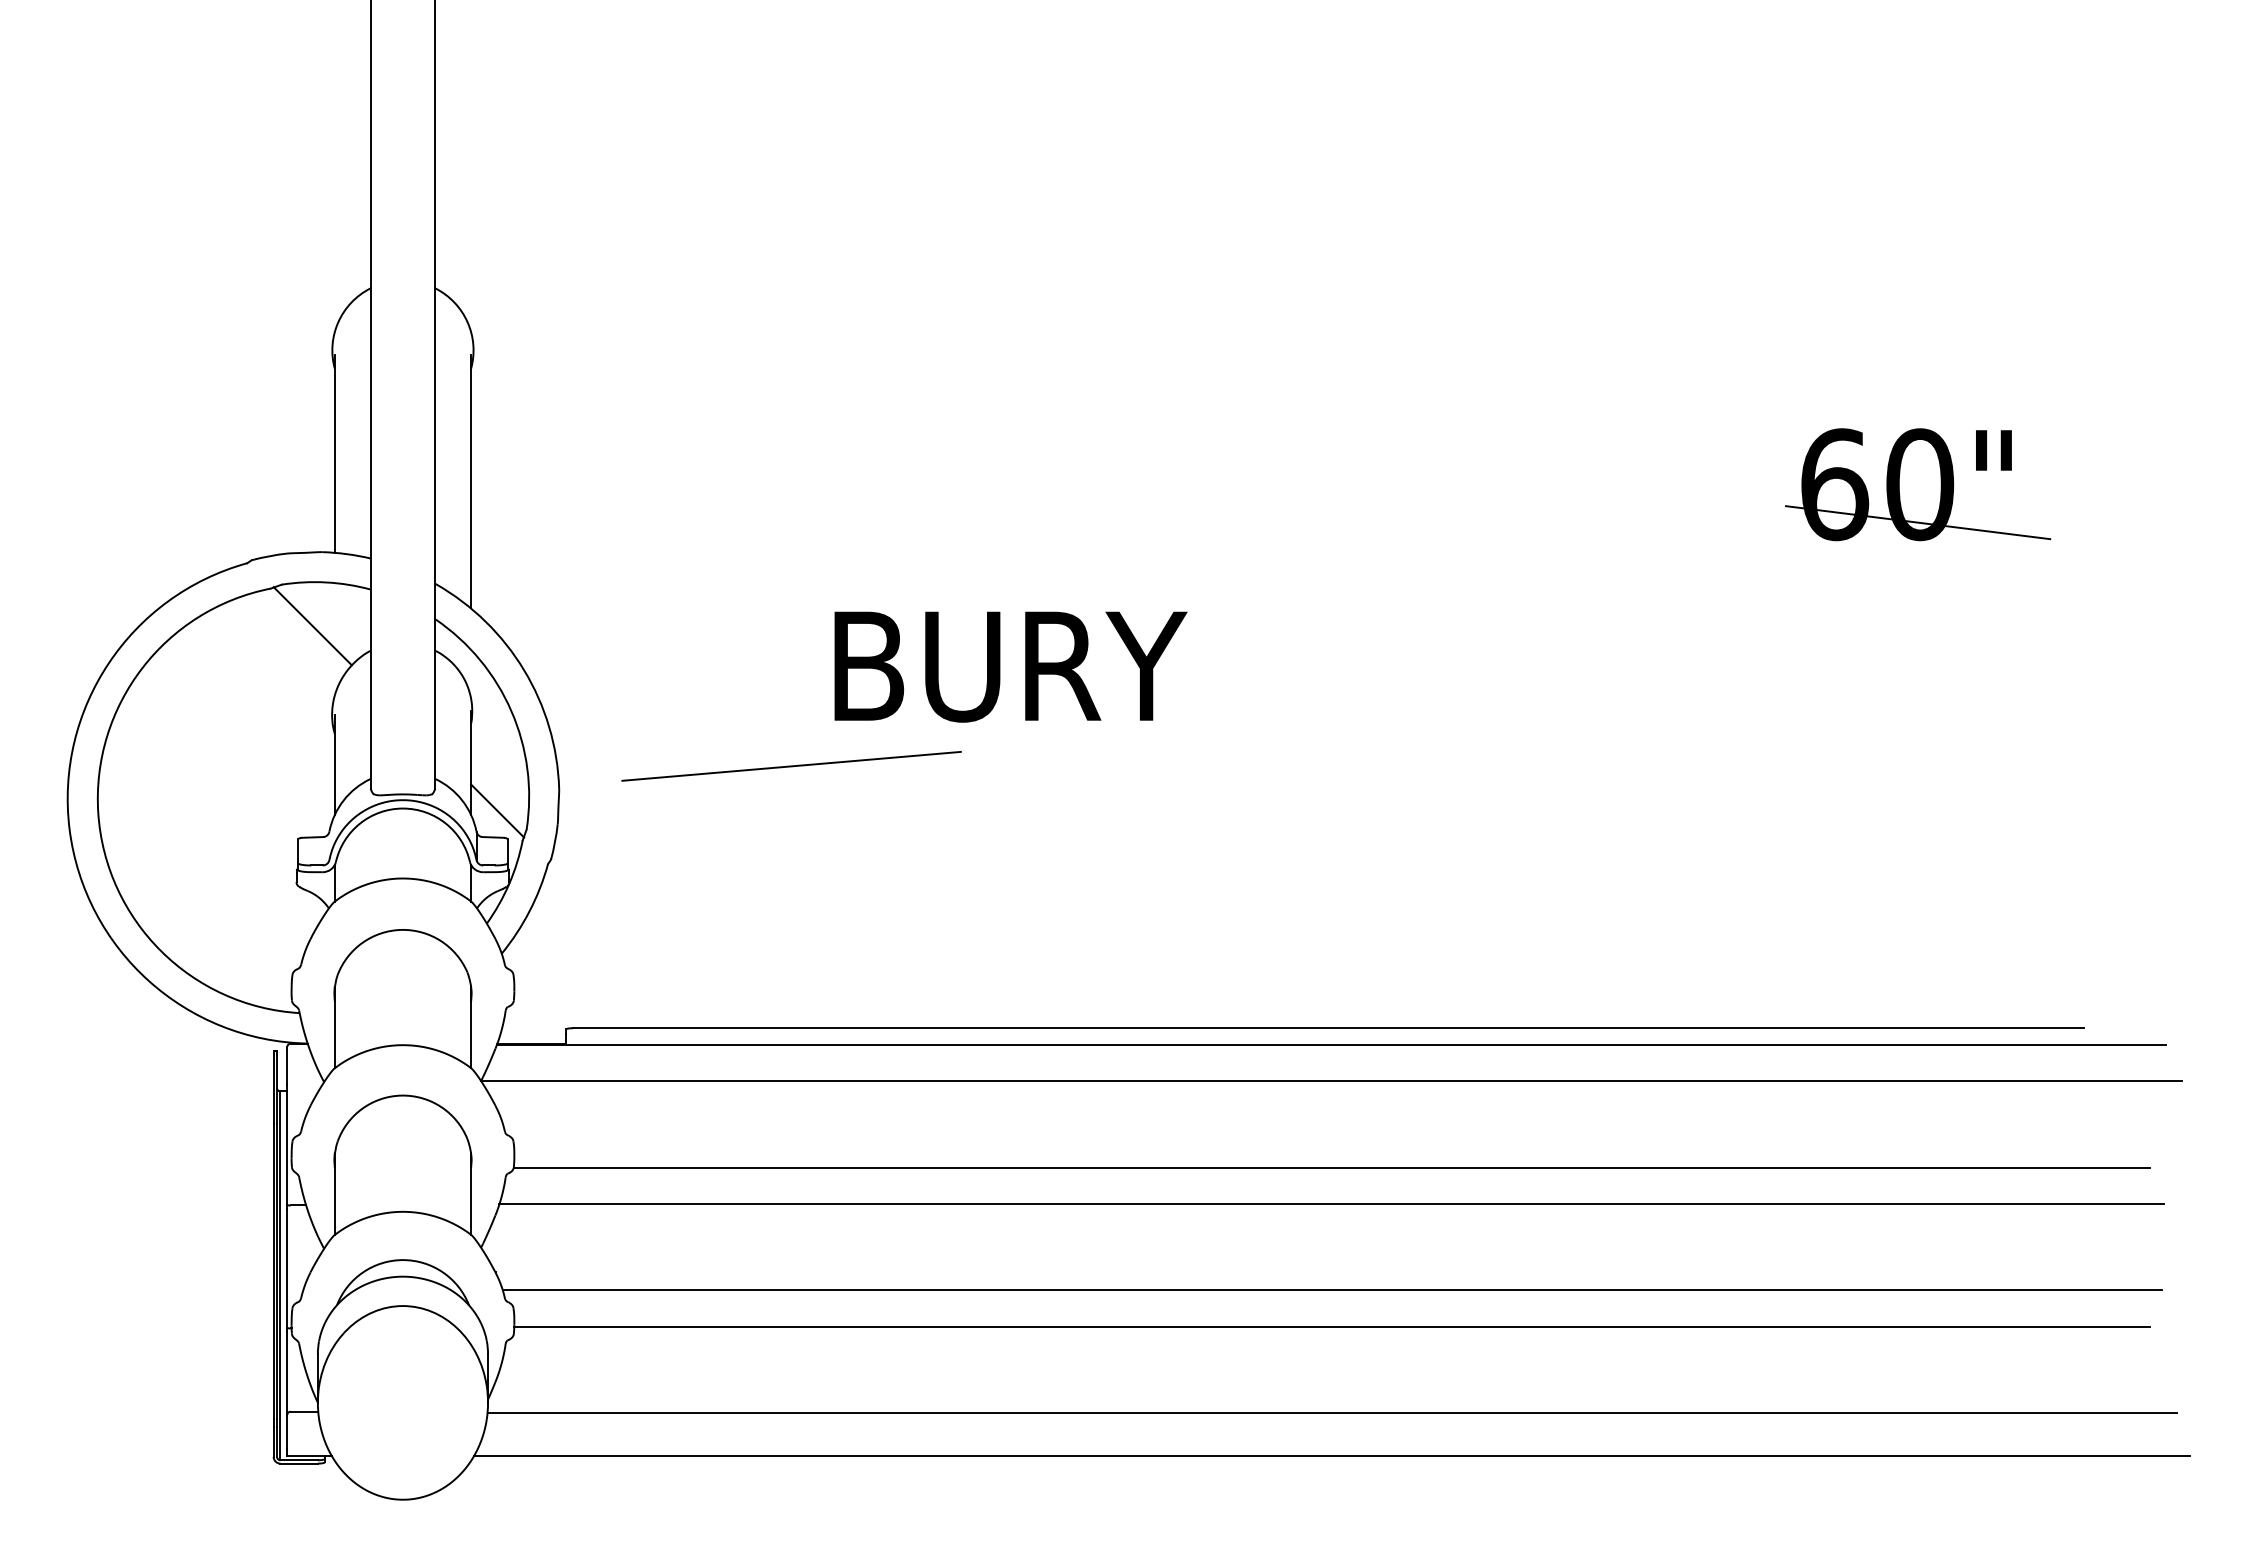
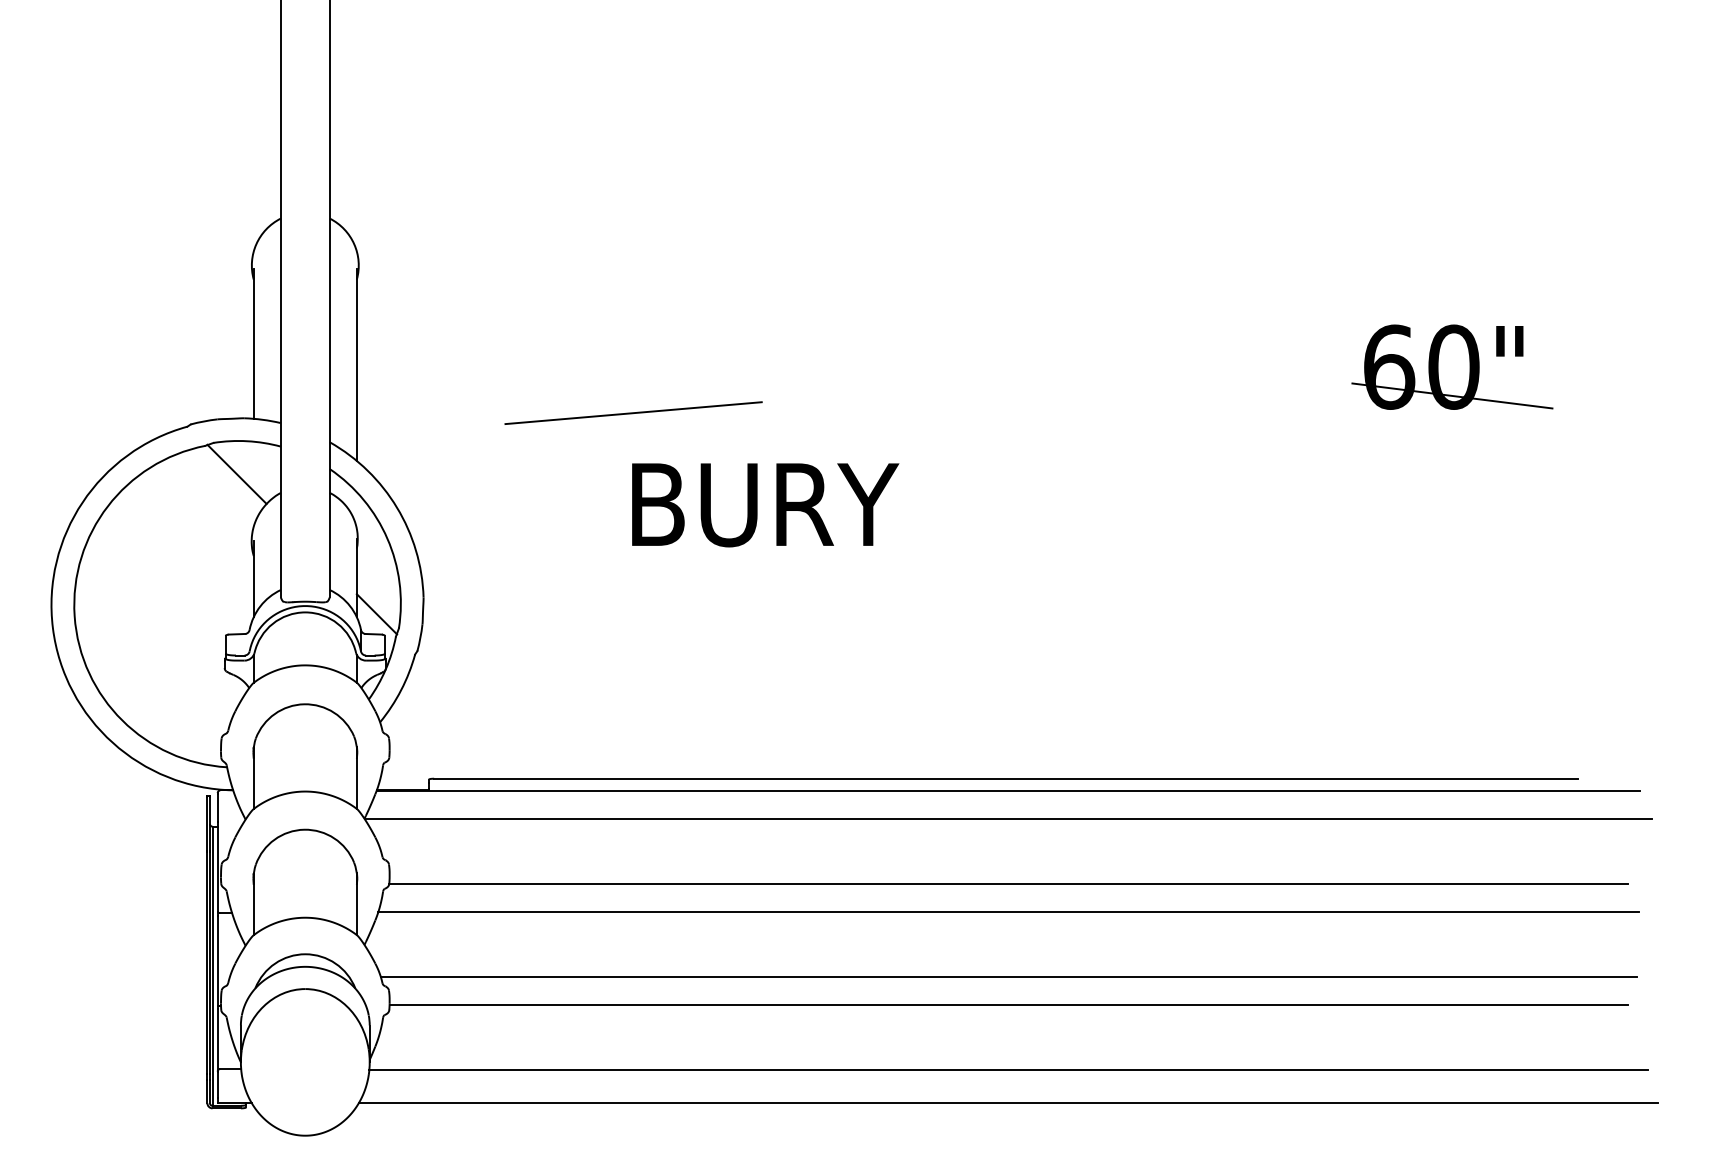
line: (791, 766) -> (633, 413), moved

